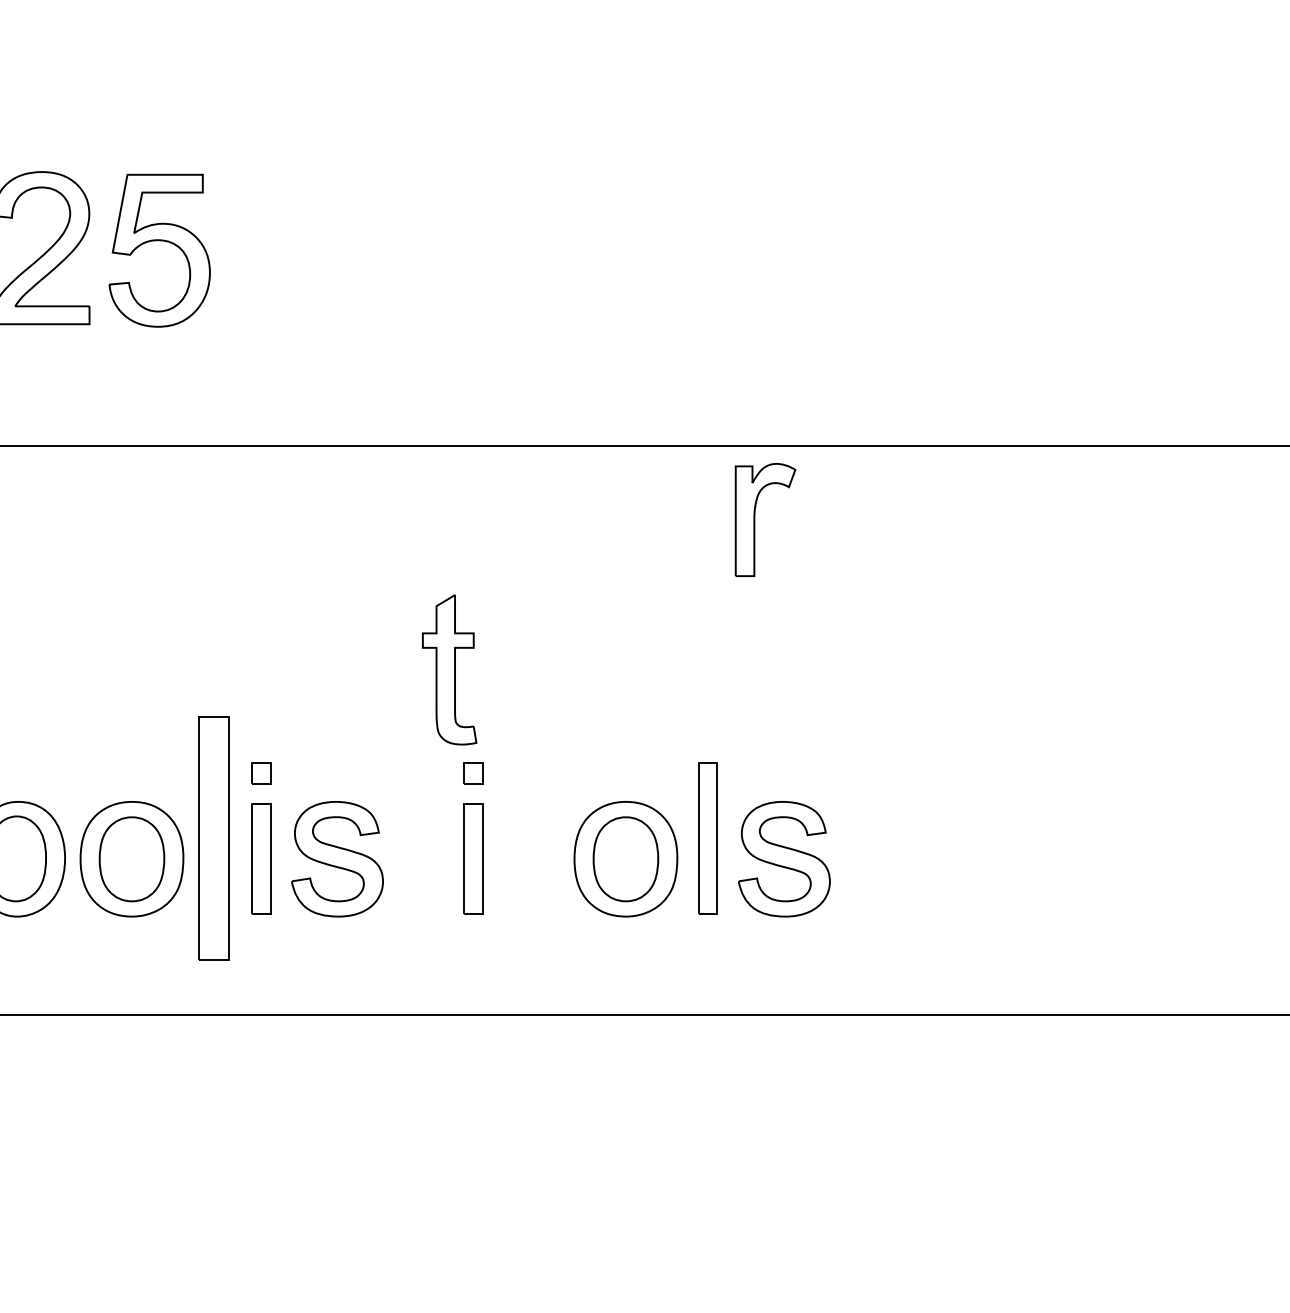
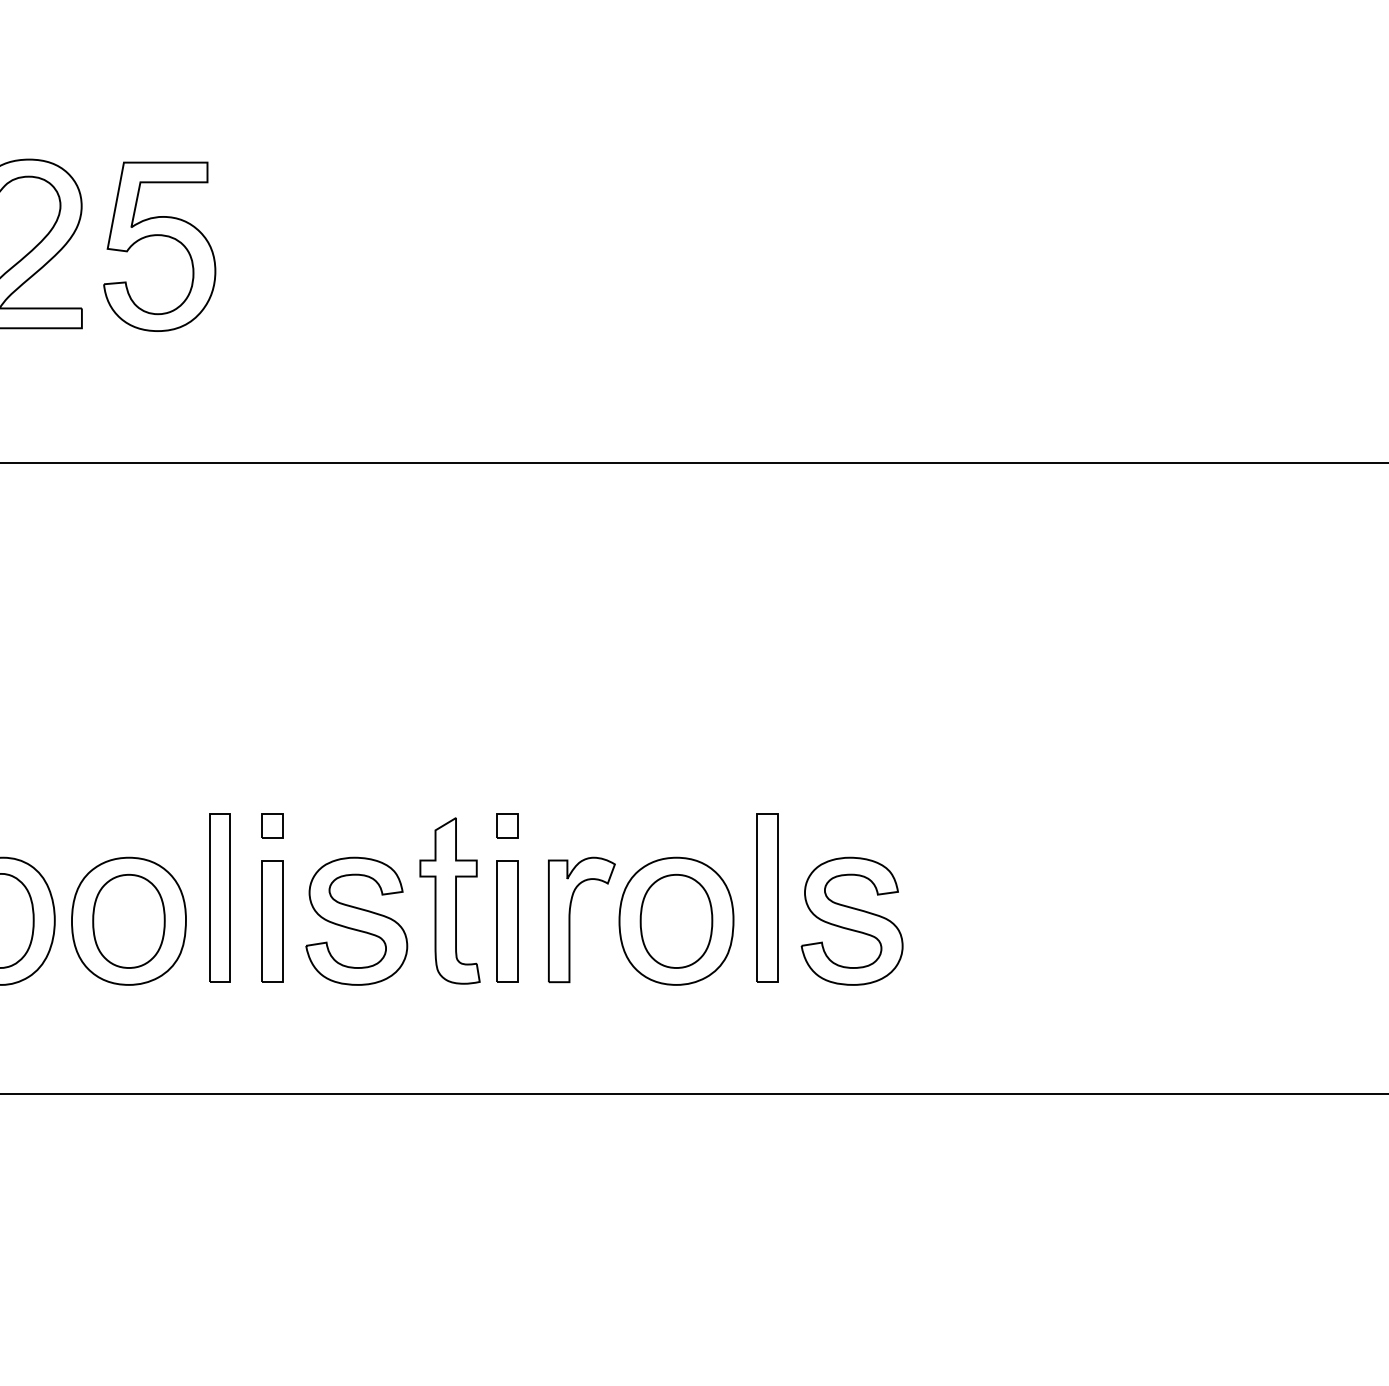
part: (755, 519) -> (570, 919), moved
part: (449, 669) -> (449, 900), moved
part: (213, 838) -> (219, 898), size x0.62

